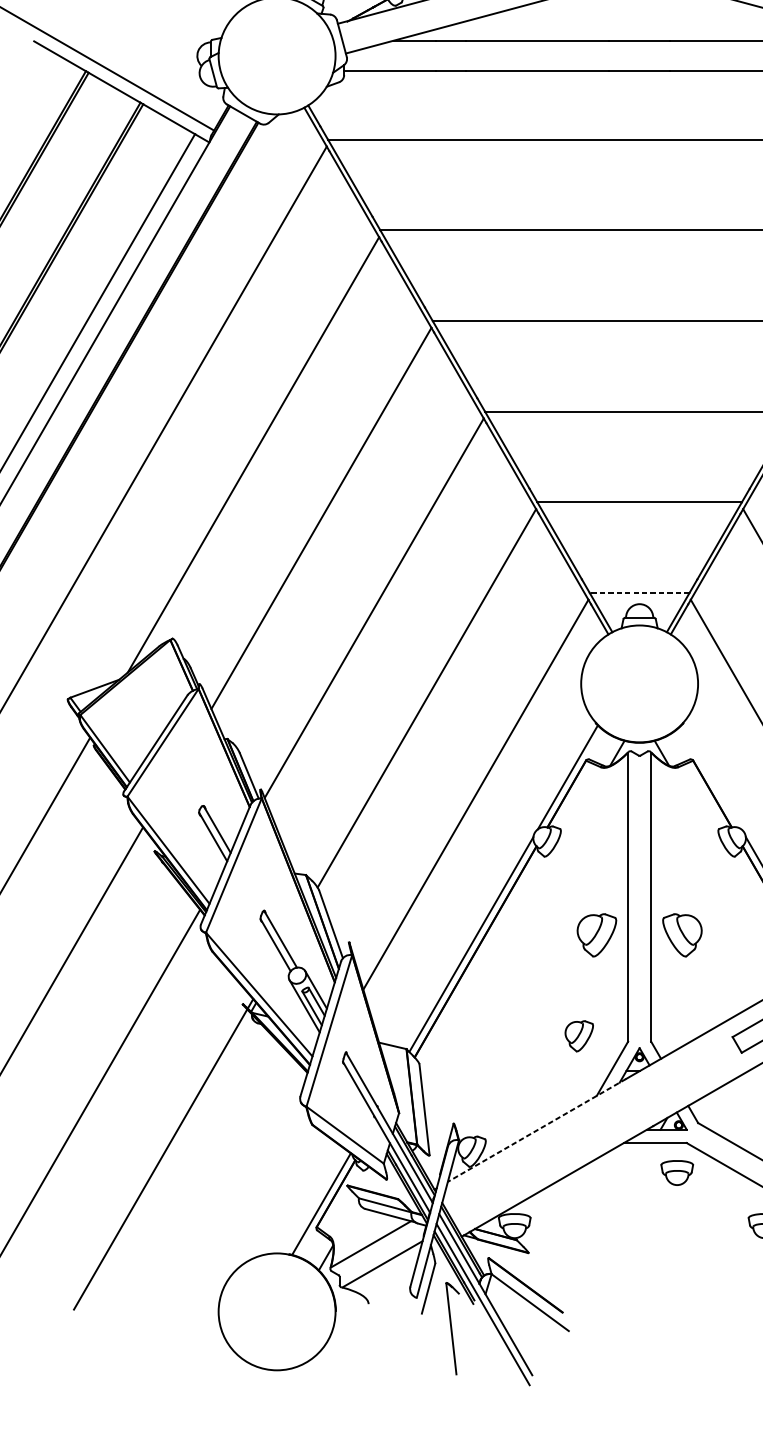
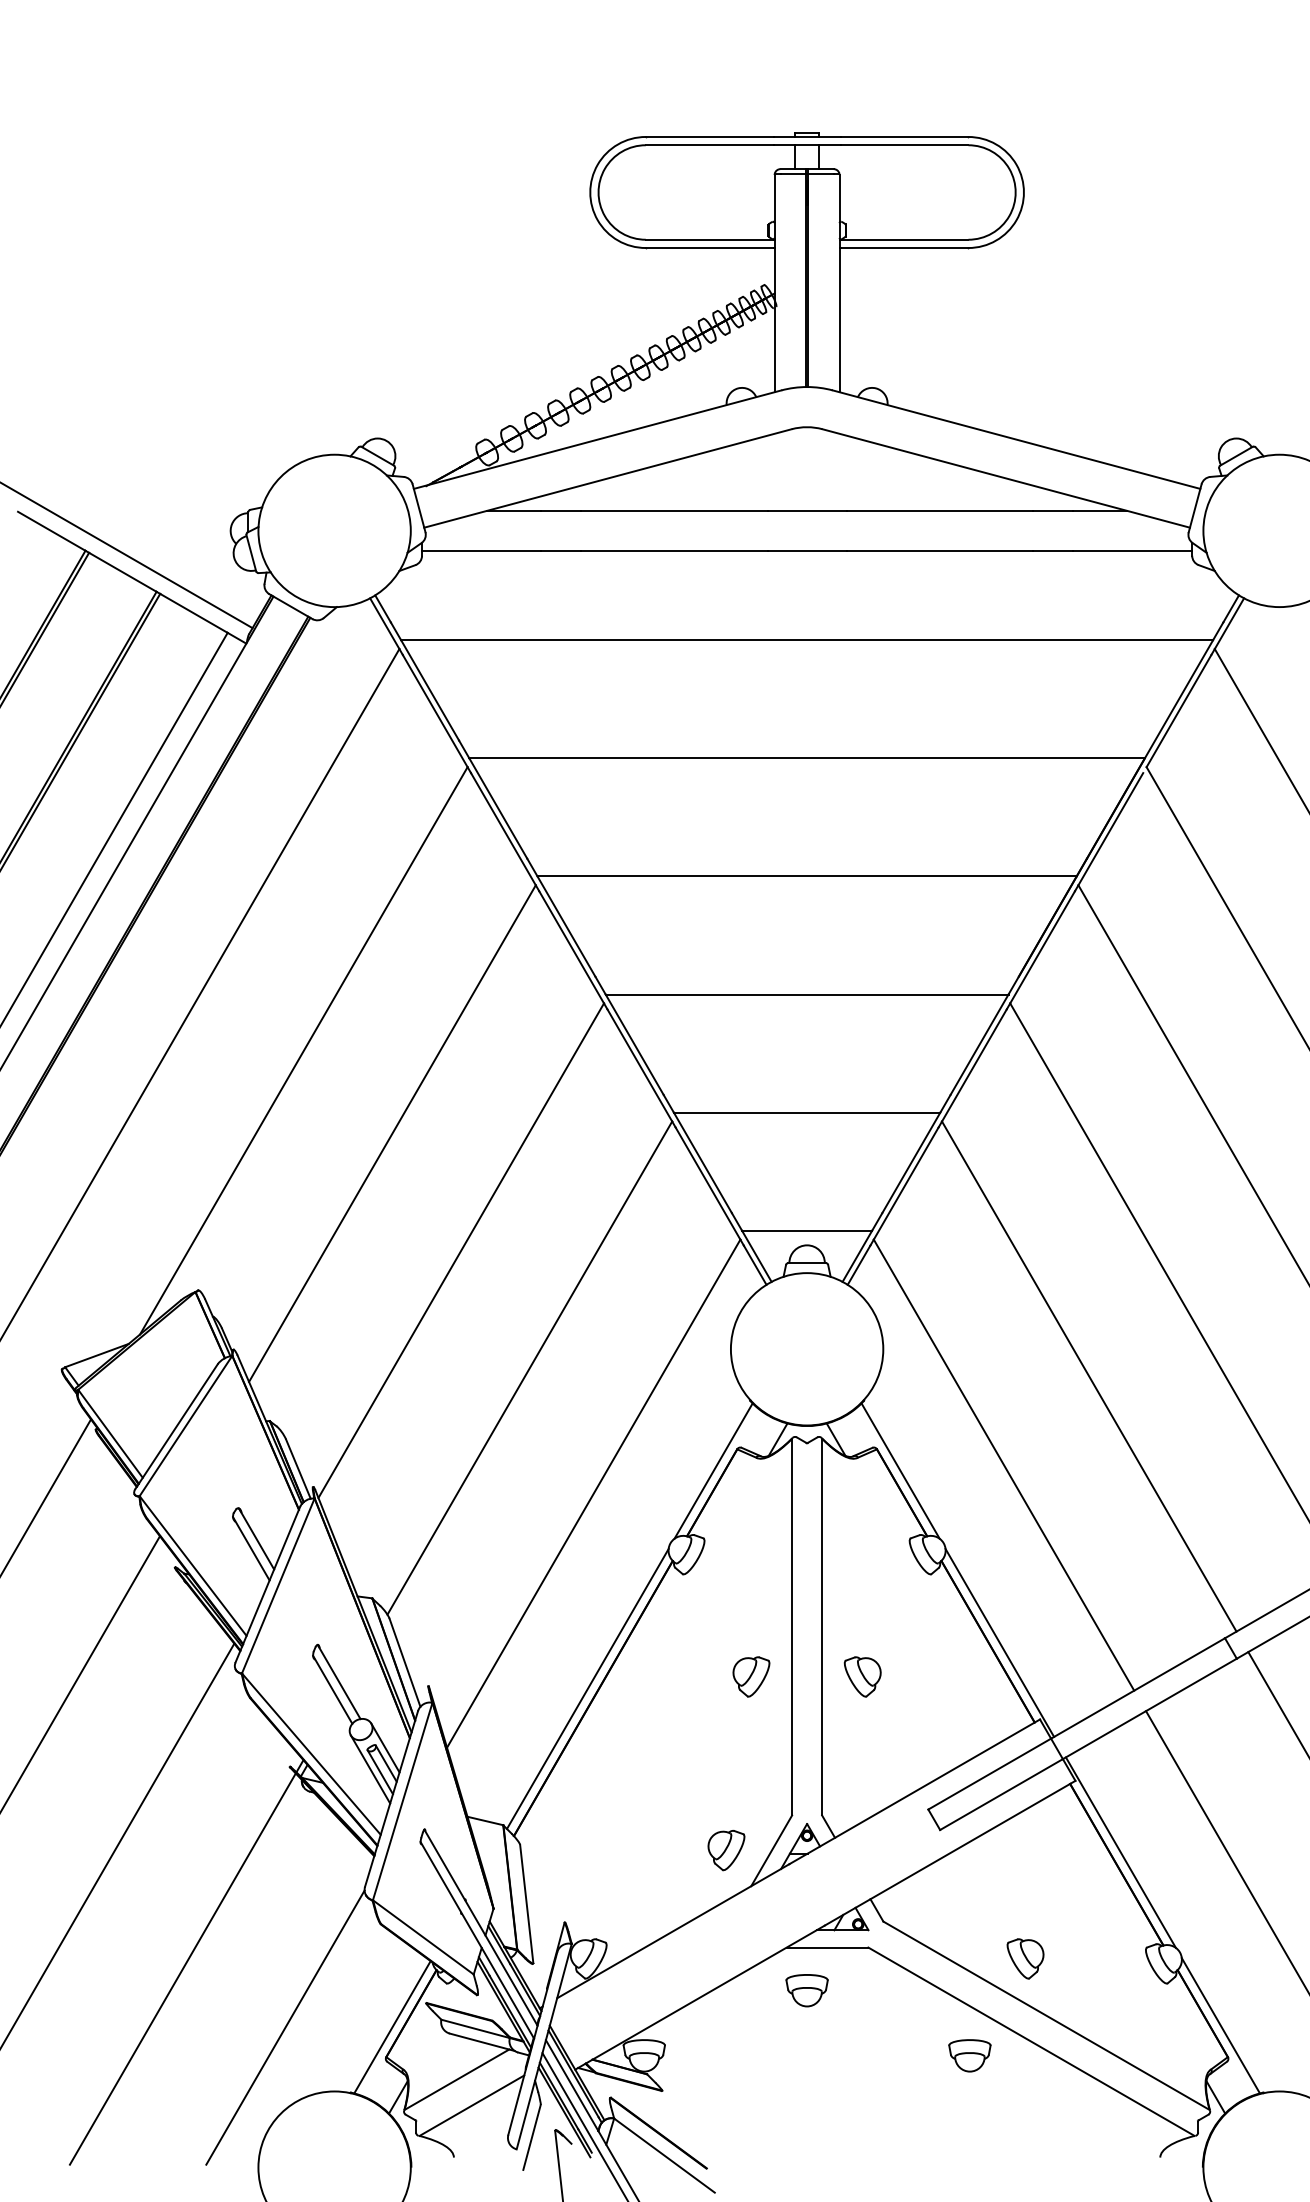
line: (639, 592) -> (806, 1230), dashed -> solid
line: (711, 776) -> (900, 1470), added
part: (596, 935) -> (751, 1676), size x0.71
part: (682, 935) -> (862, 1676), size x0.71
part: (579, 1036) -> (726, 1850), moved
line: (536, 1130) -> (672, 1931), dashed -> solid
part: (676, 1172) -> (806, 1990), moved
line: (239, 1204) -> (285, 2027), added

